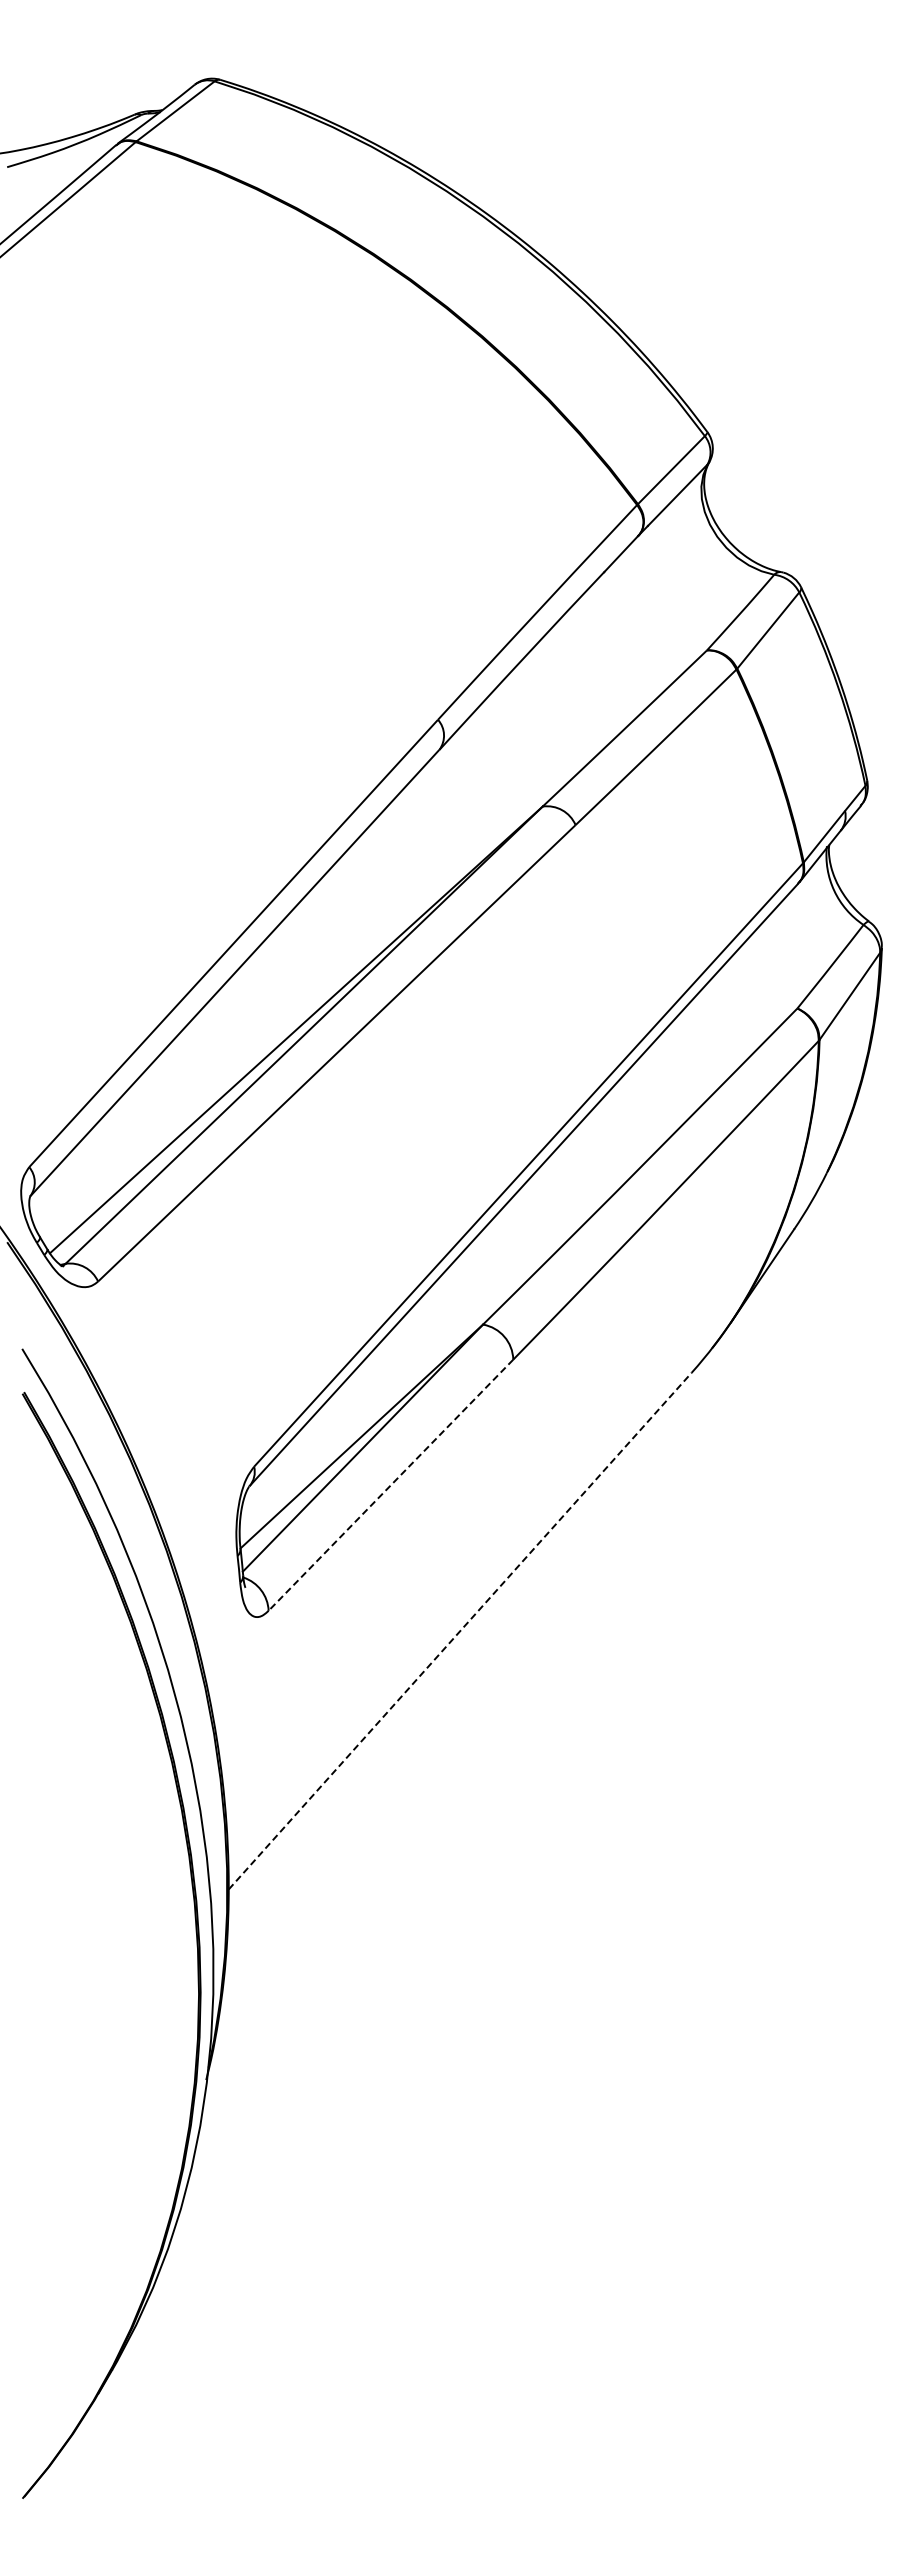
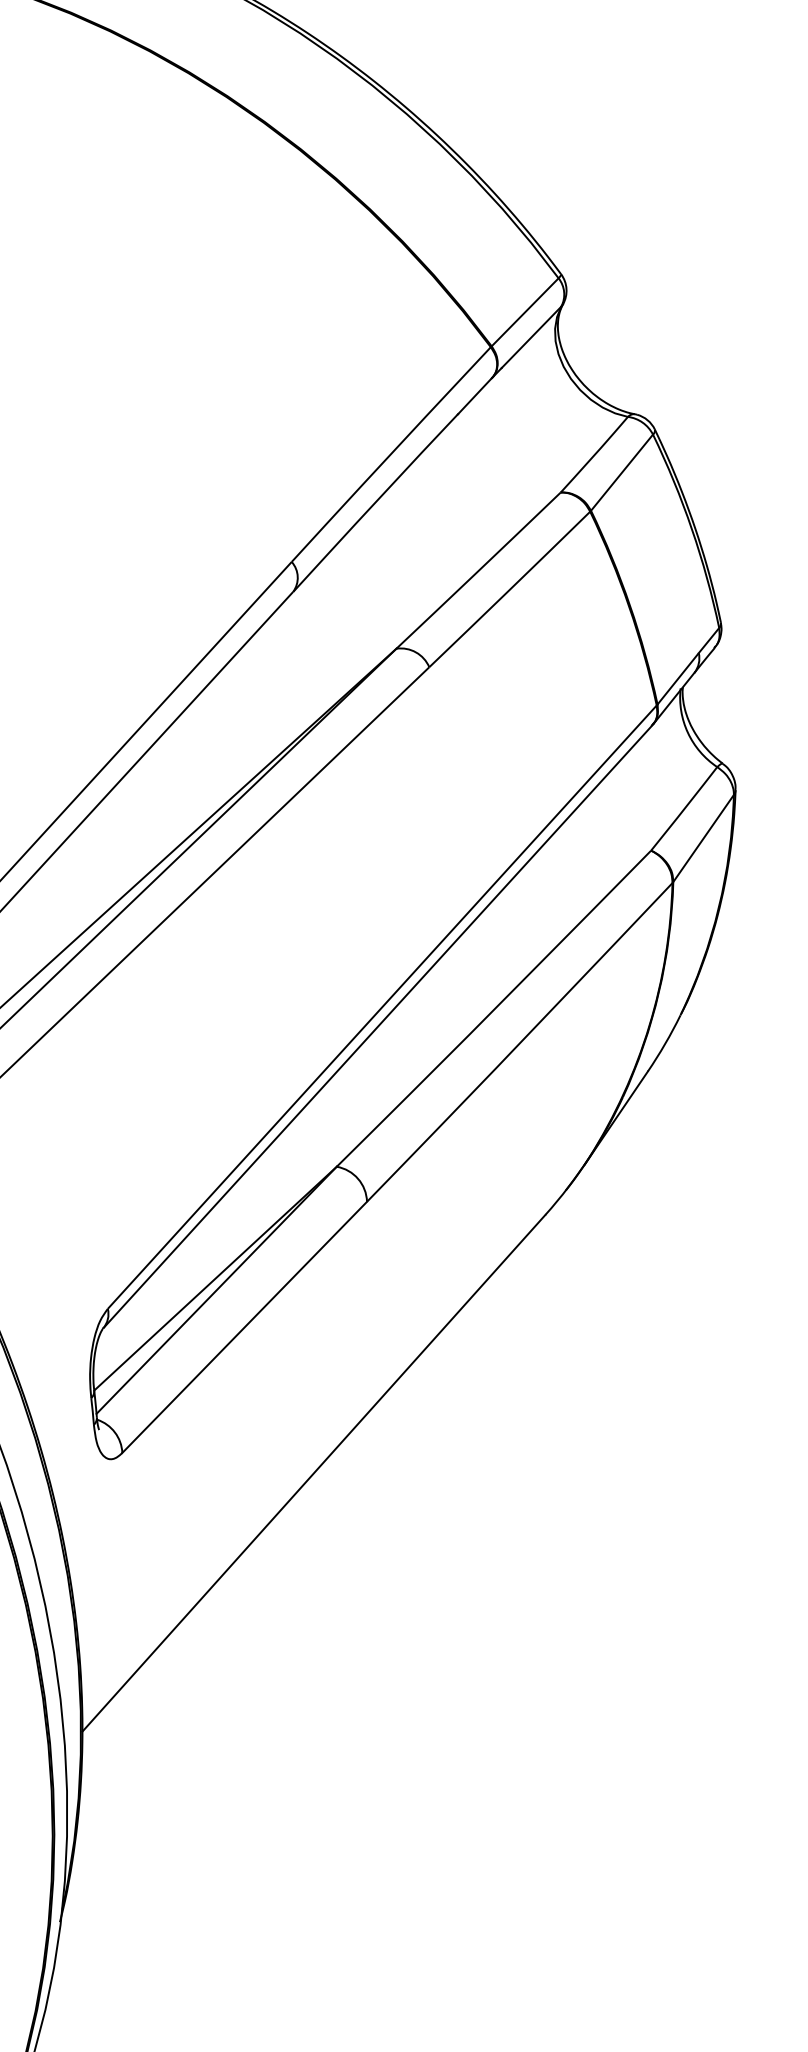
line: (390, 1485) -> (244, 1327), dashed -> solid
line: (460, 1631) -> (314, 1473), dashed -> solid

